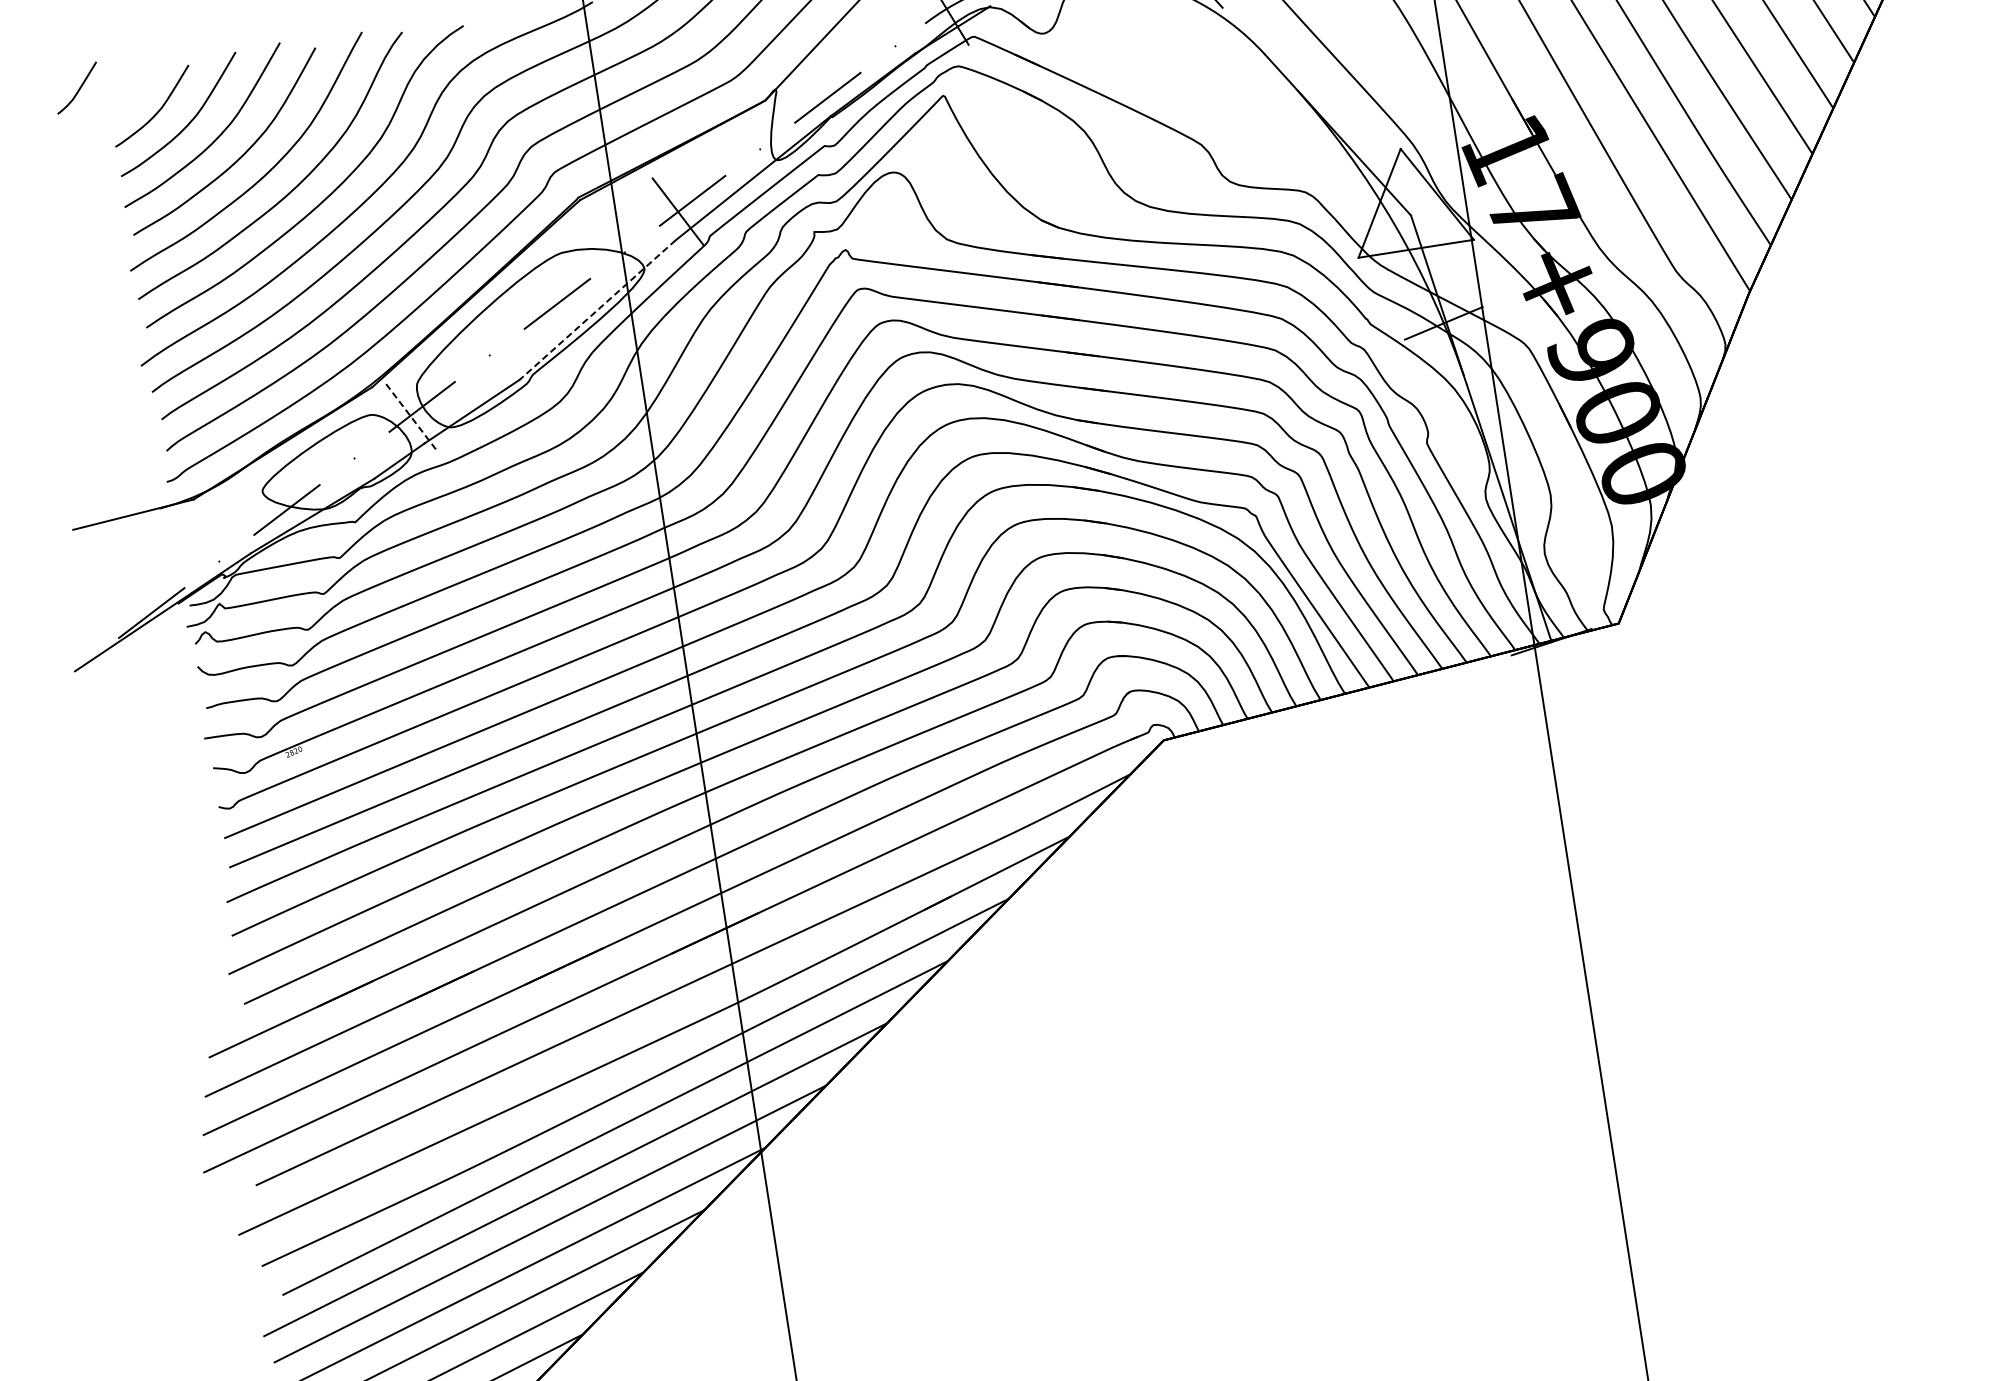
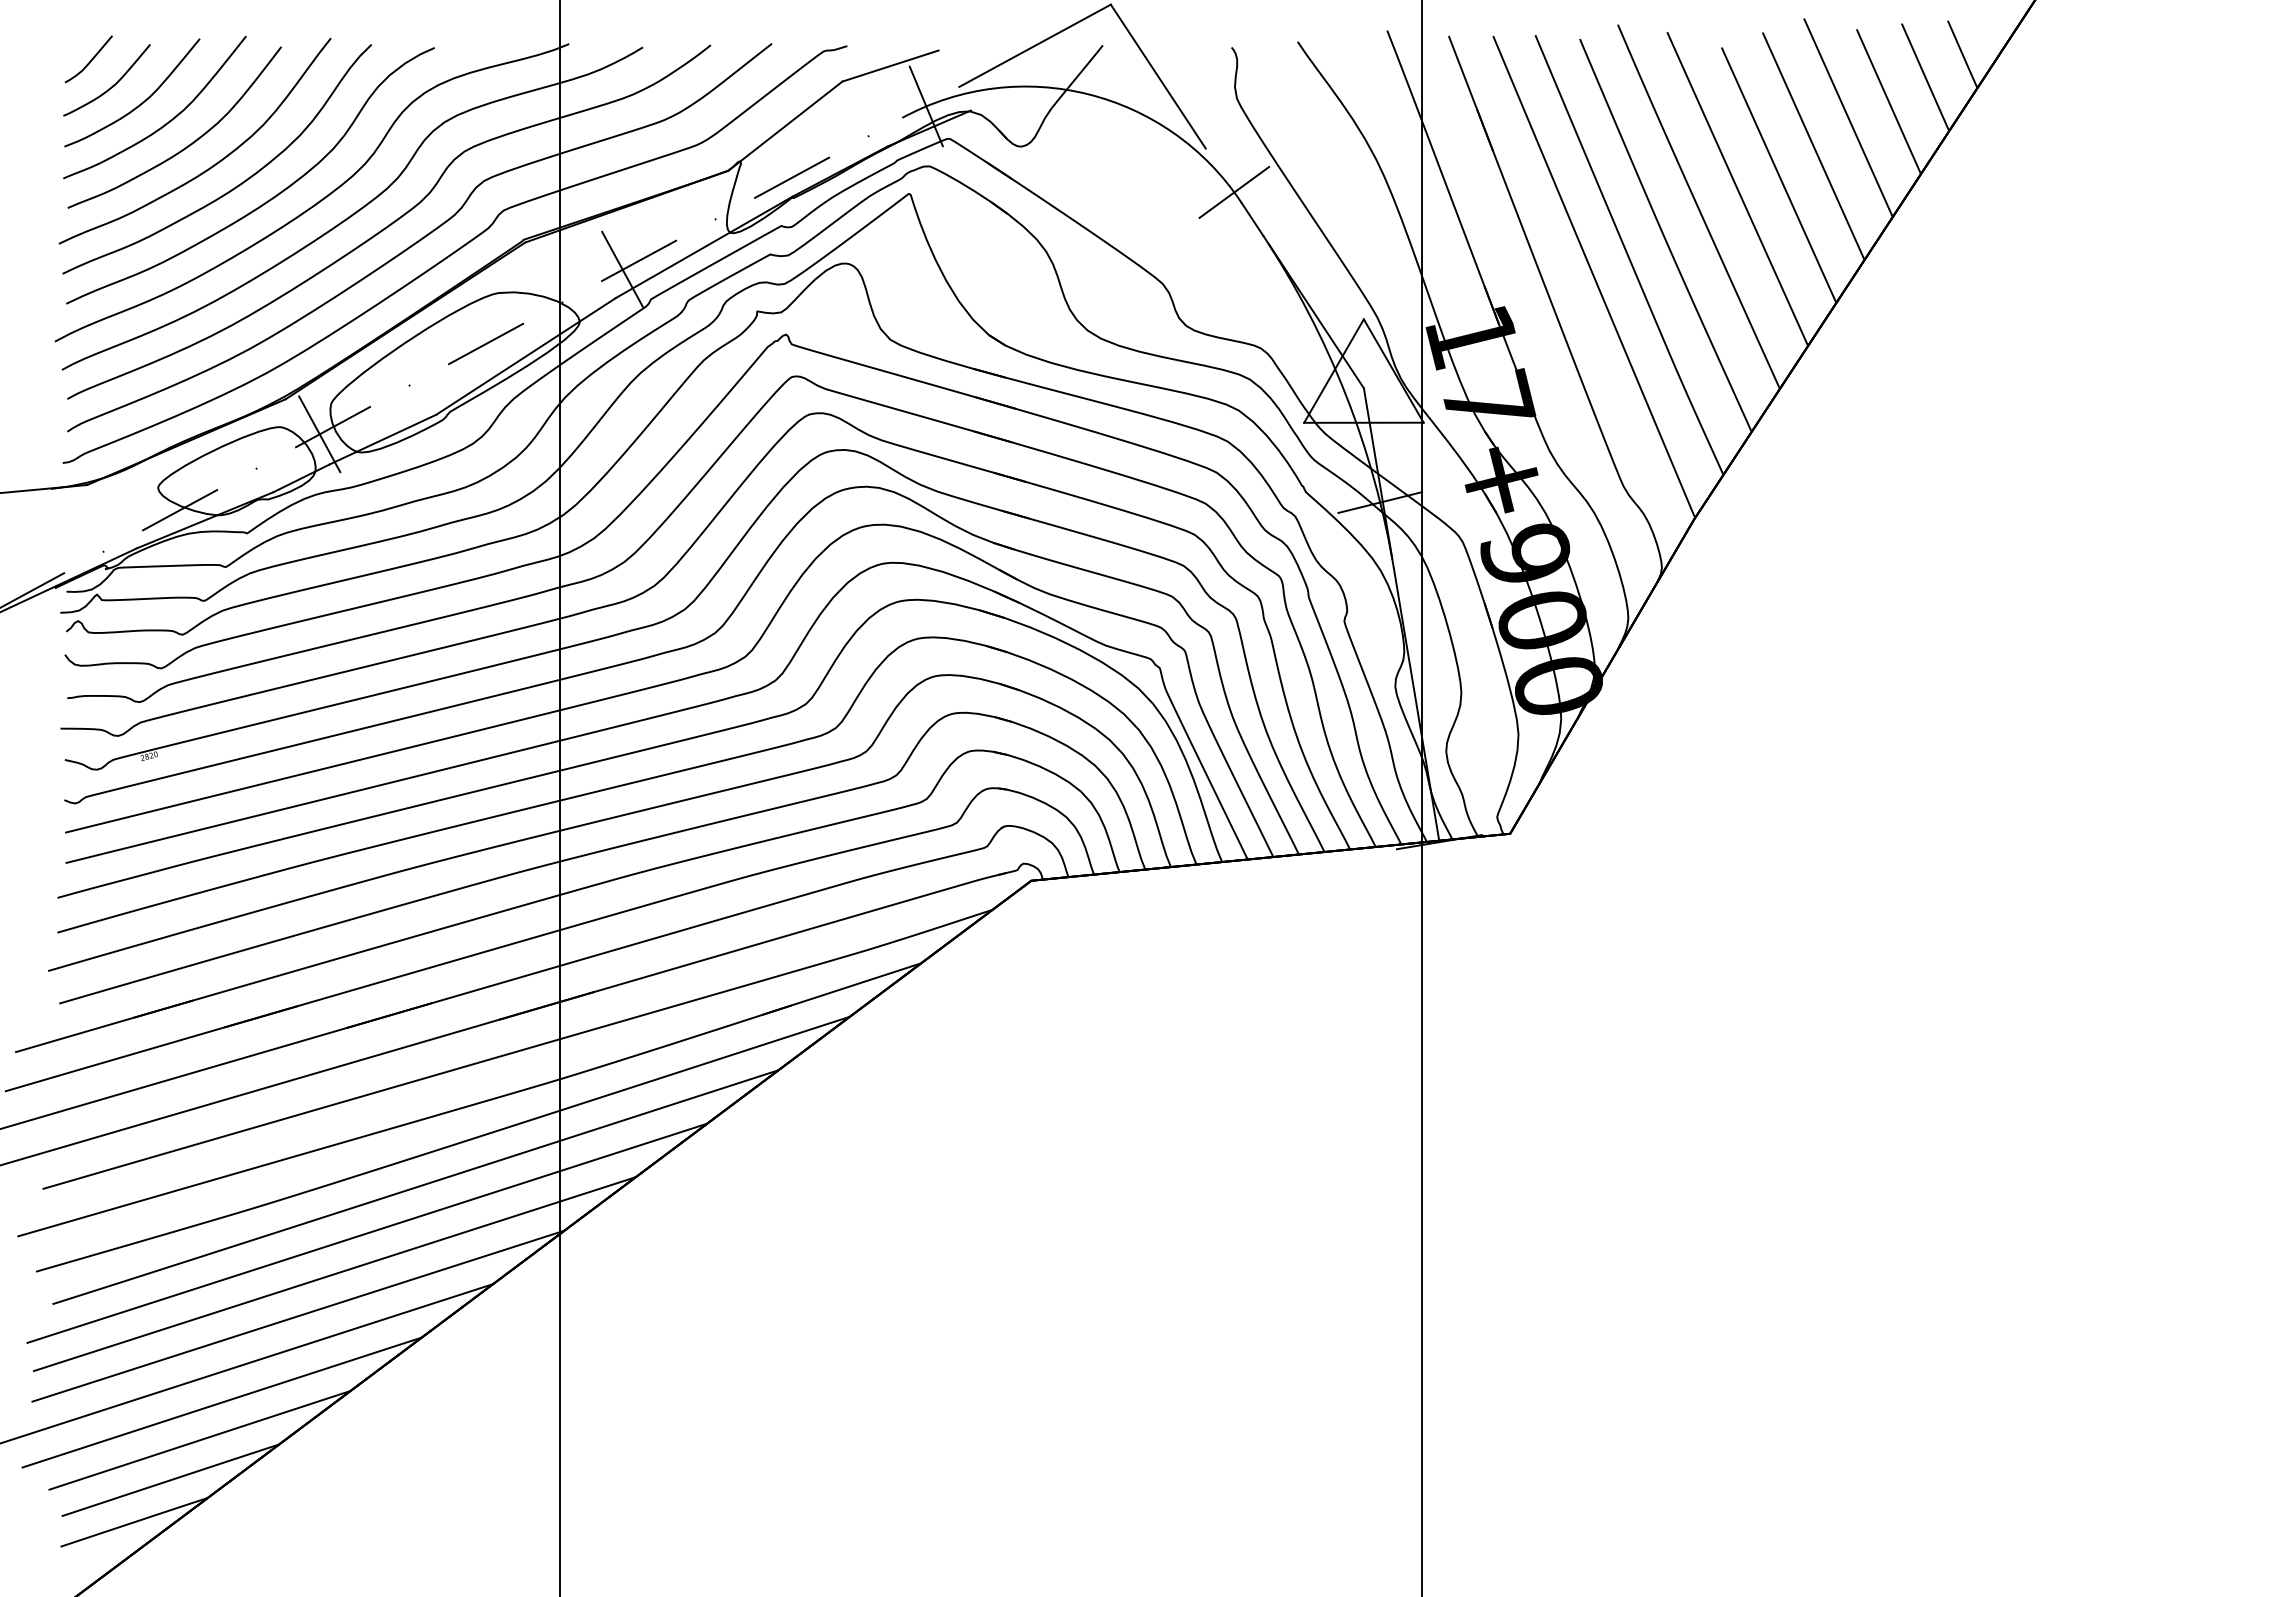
line: (1256, 44) -> (1234, 191), added
curve: (78, 88) -> (90, 60), moved
line: (597, 310) -> (525, 356), dashed -> solid
line: (410, 415) -> (319, 433), dashed -> solid

